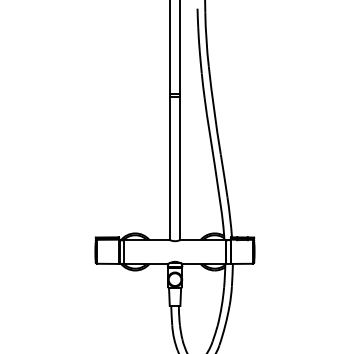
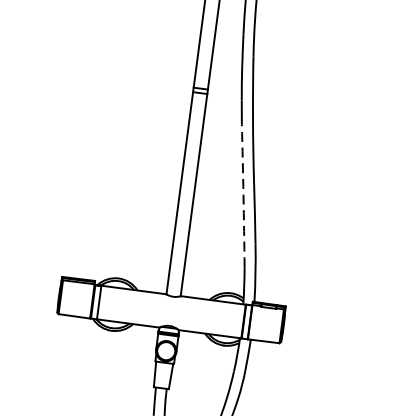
arc: (214, 164) -> (243, 195), solid -> dashed

